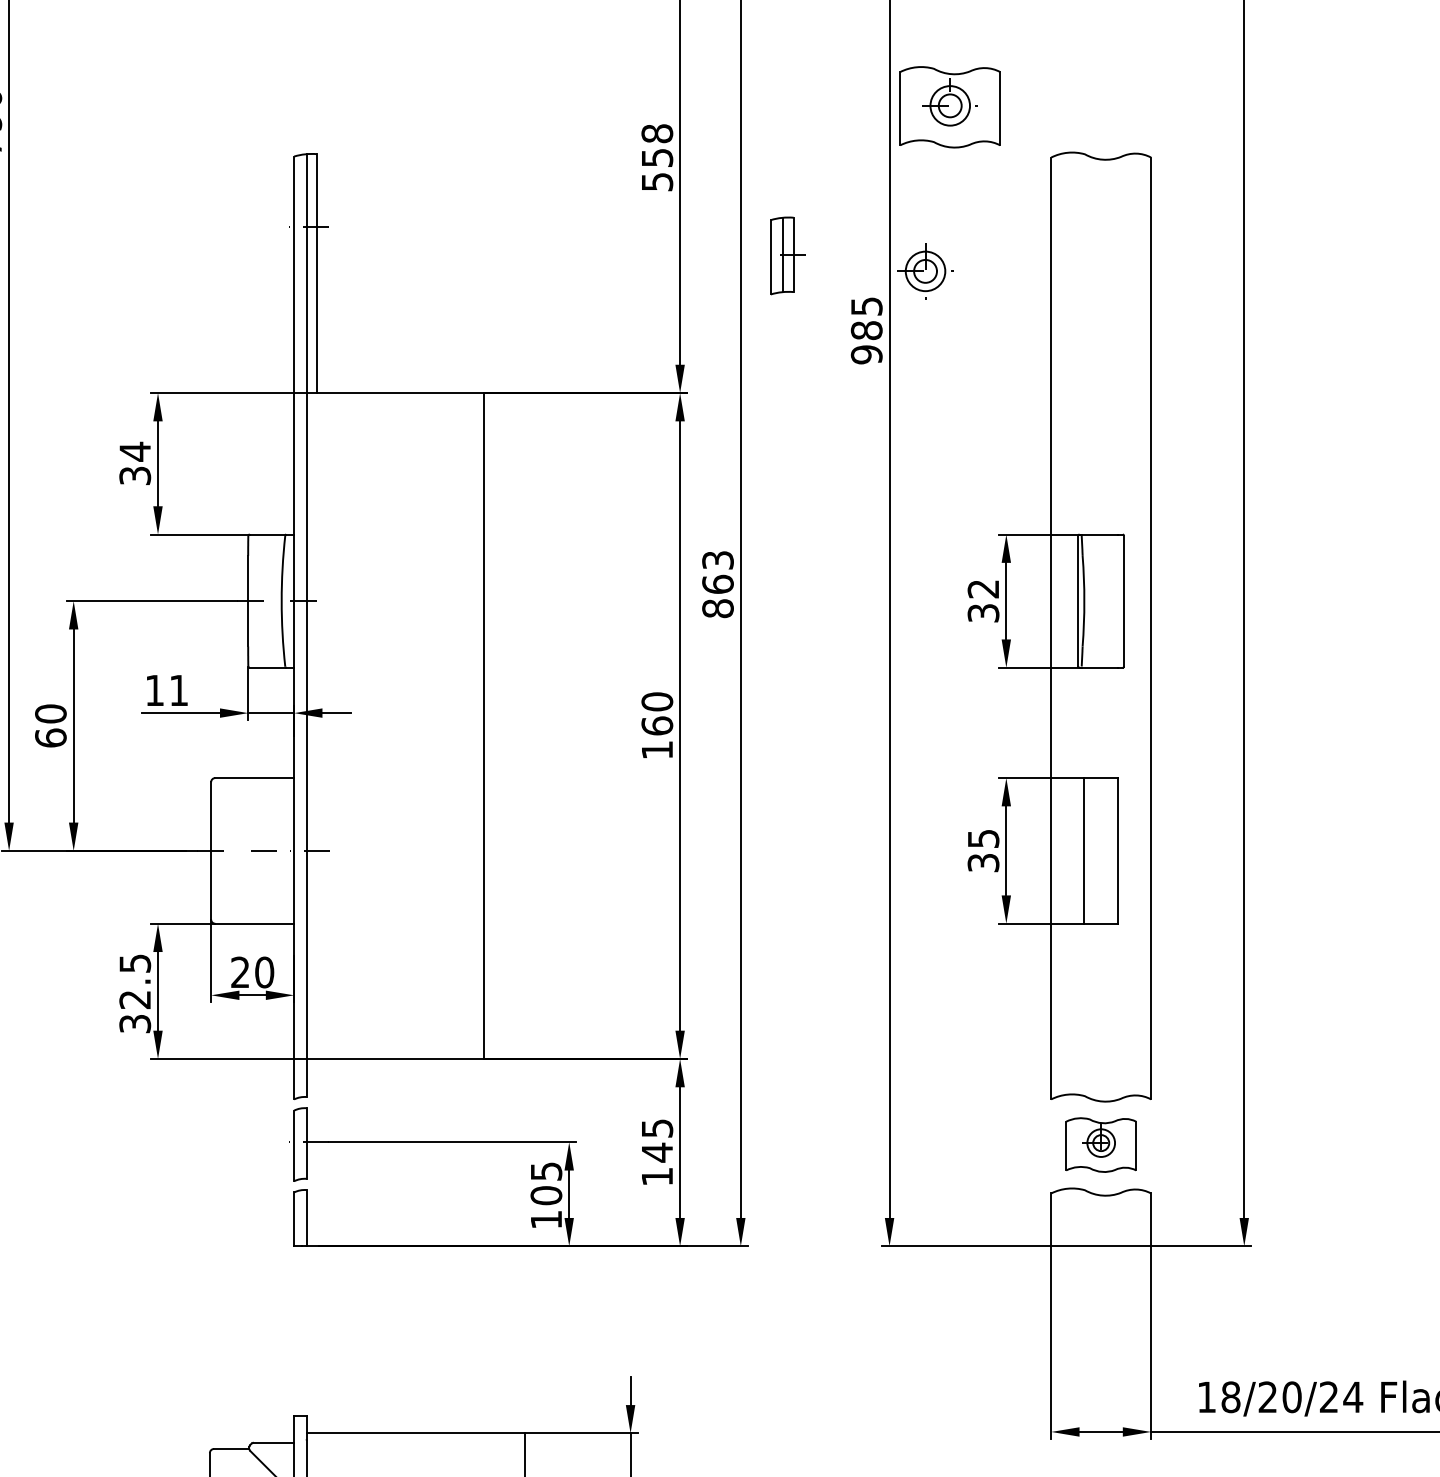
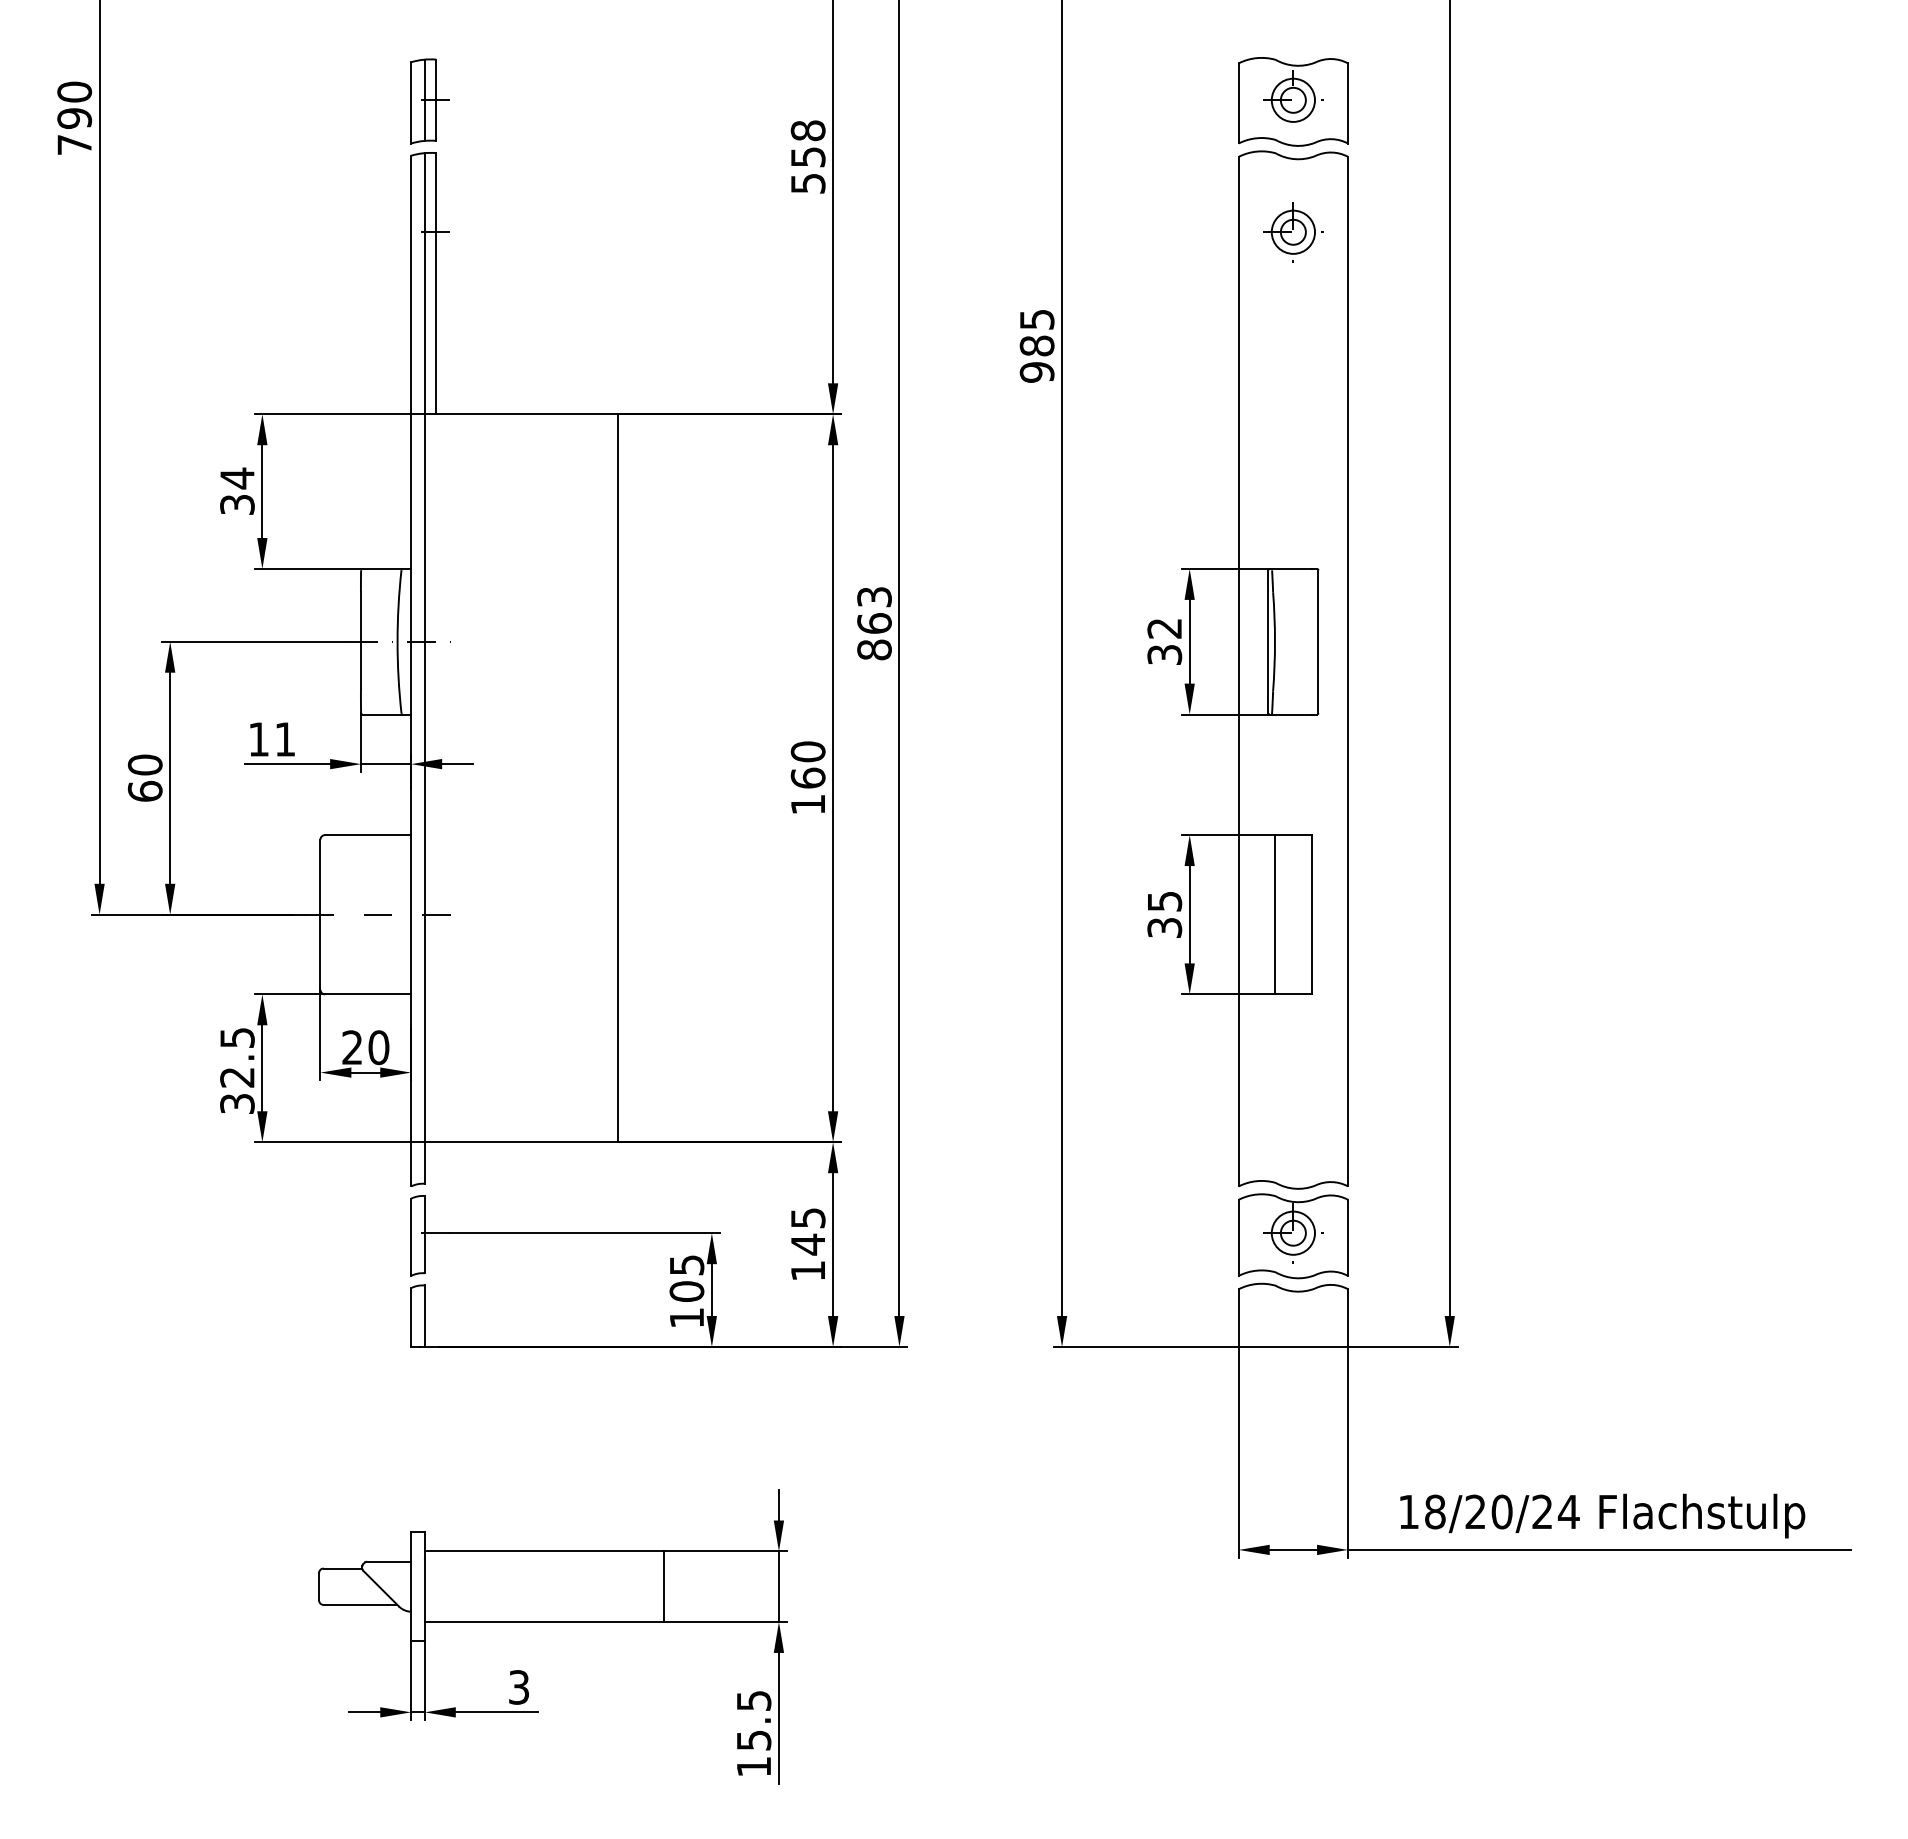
part: (950, 106) -> (1293, 101), moved
part: (787, 256) -> (429, 101), moved
part: (925, 271) -> (1293, 232), moved
part: (1101, 1145) -> (1293, 1236), size x1.43

